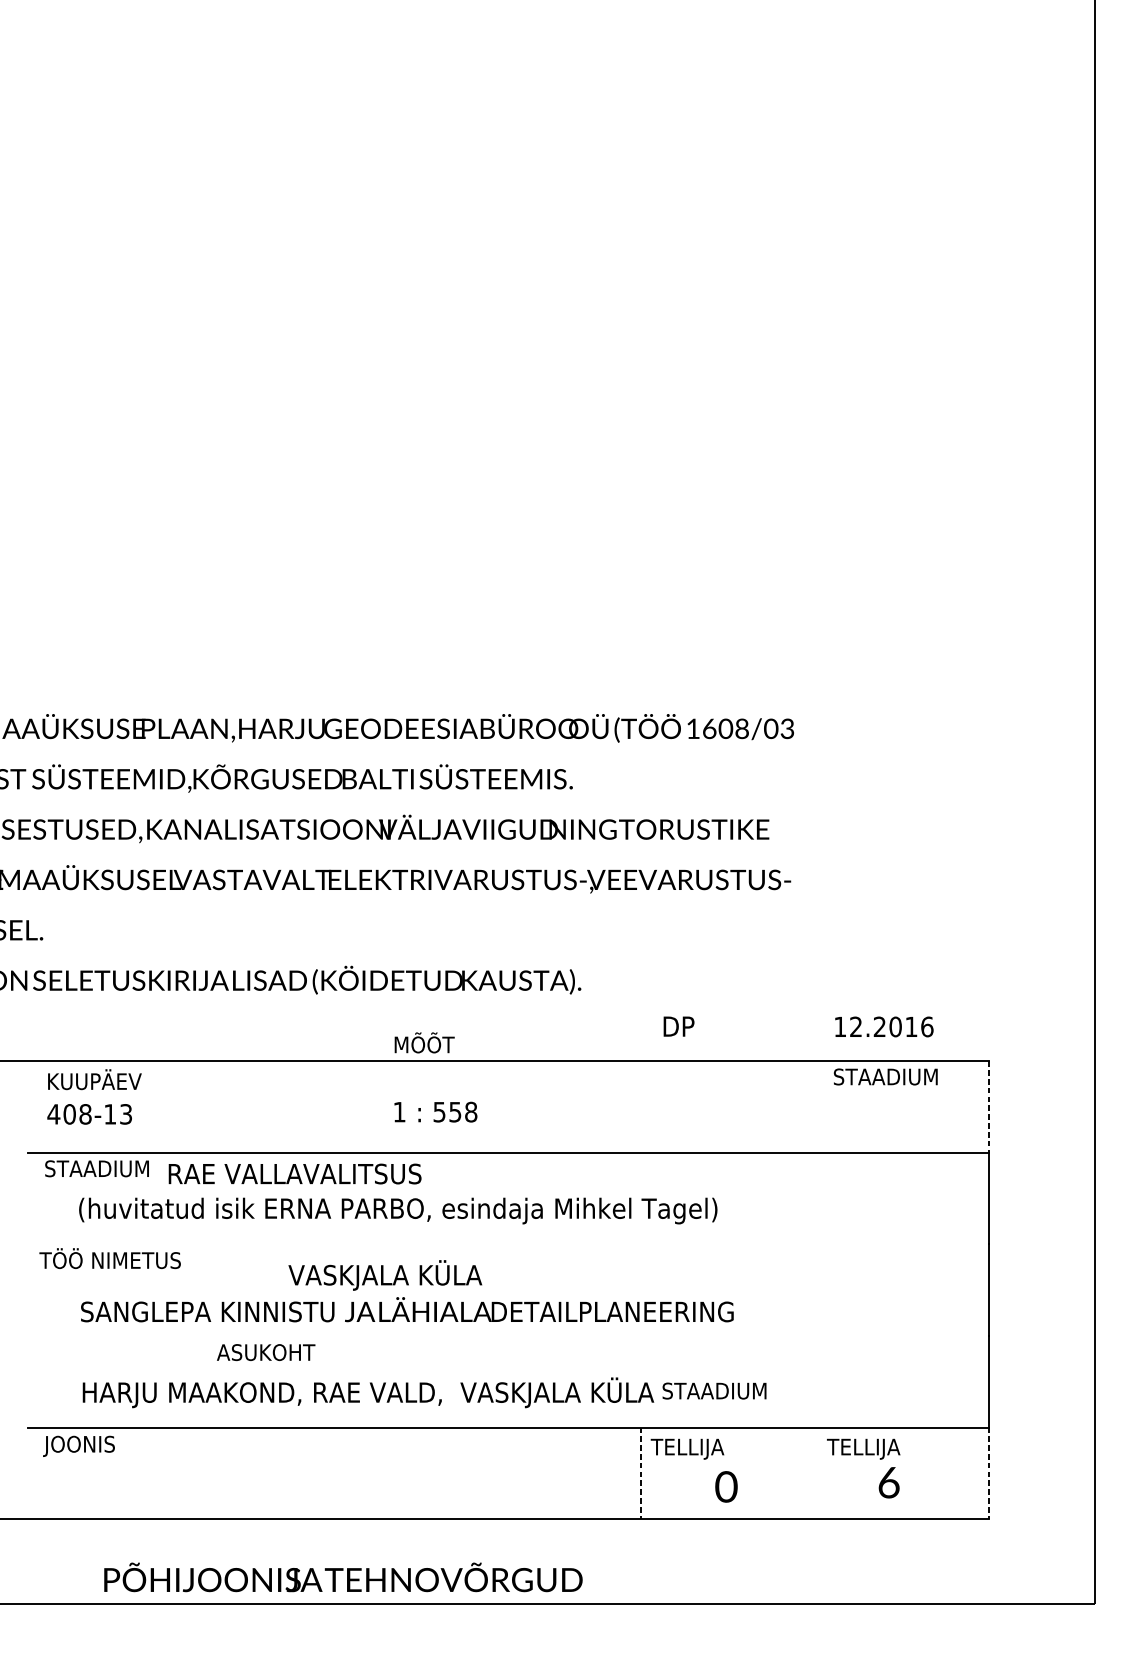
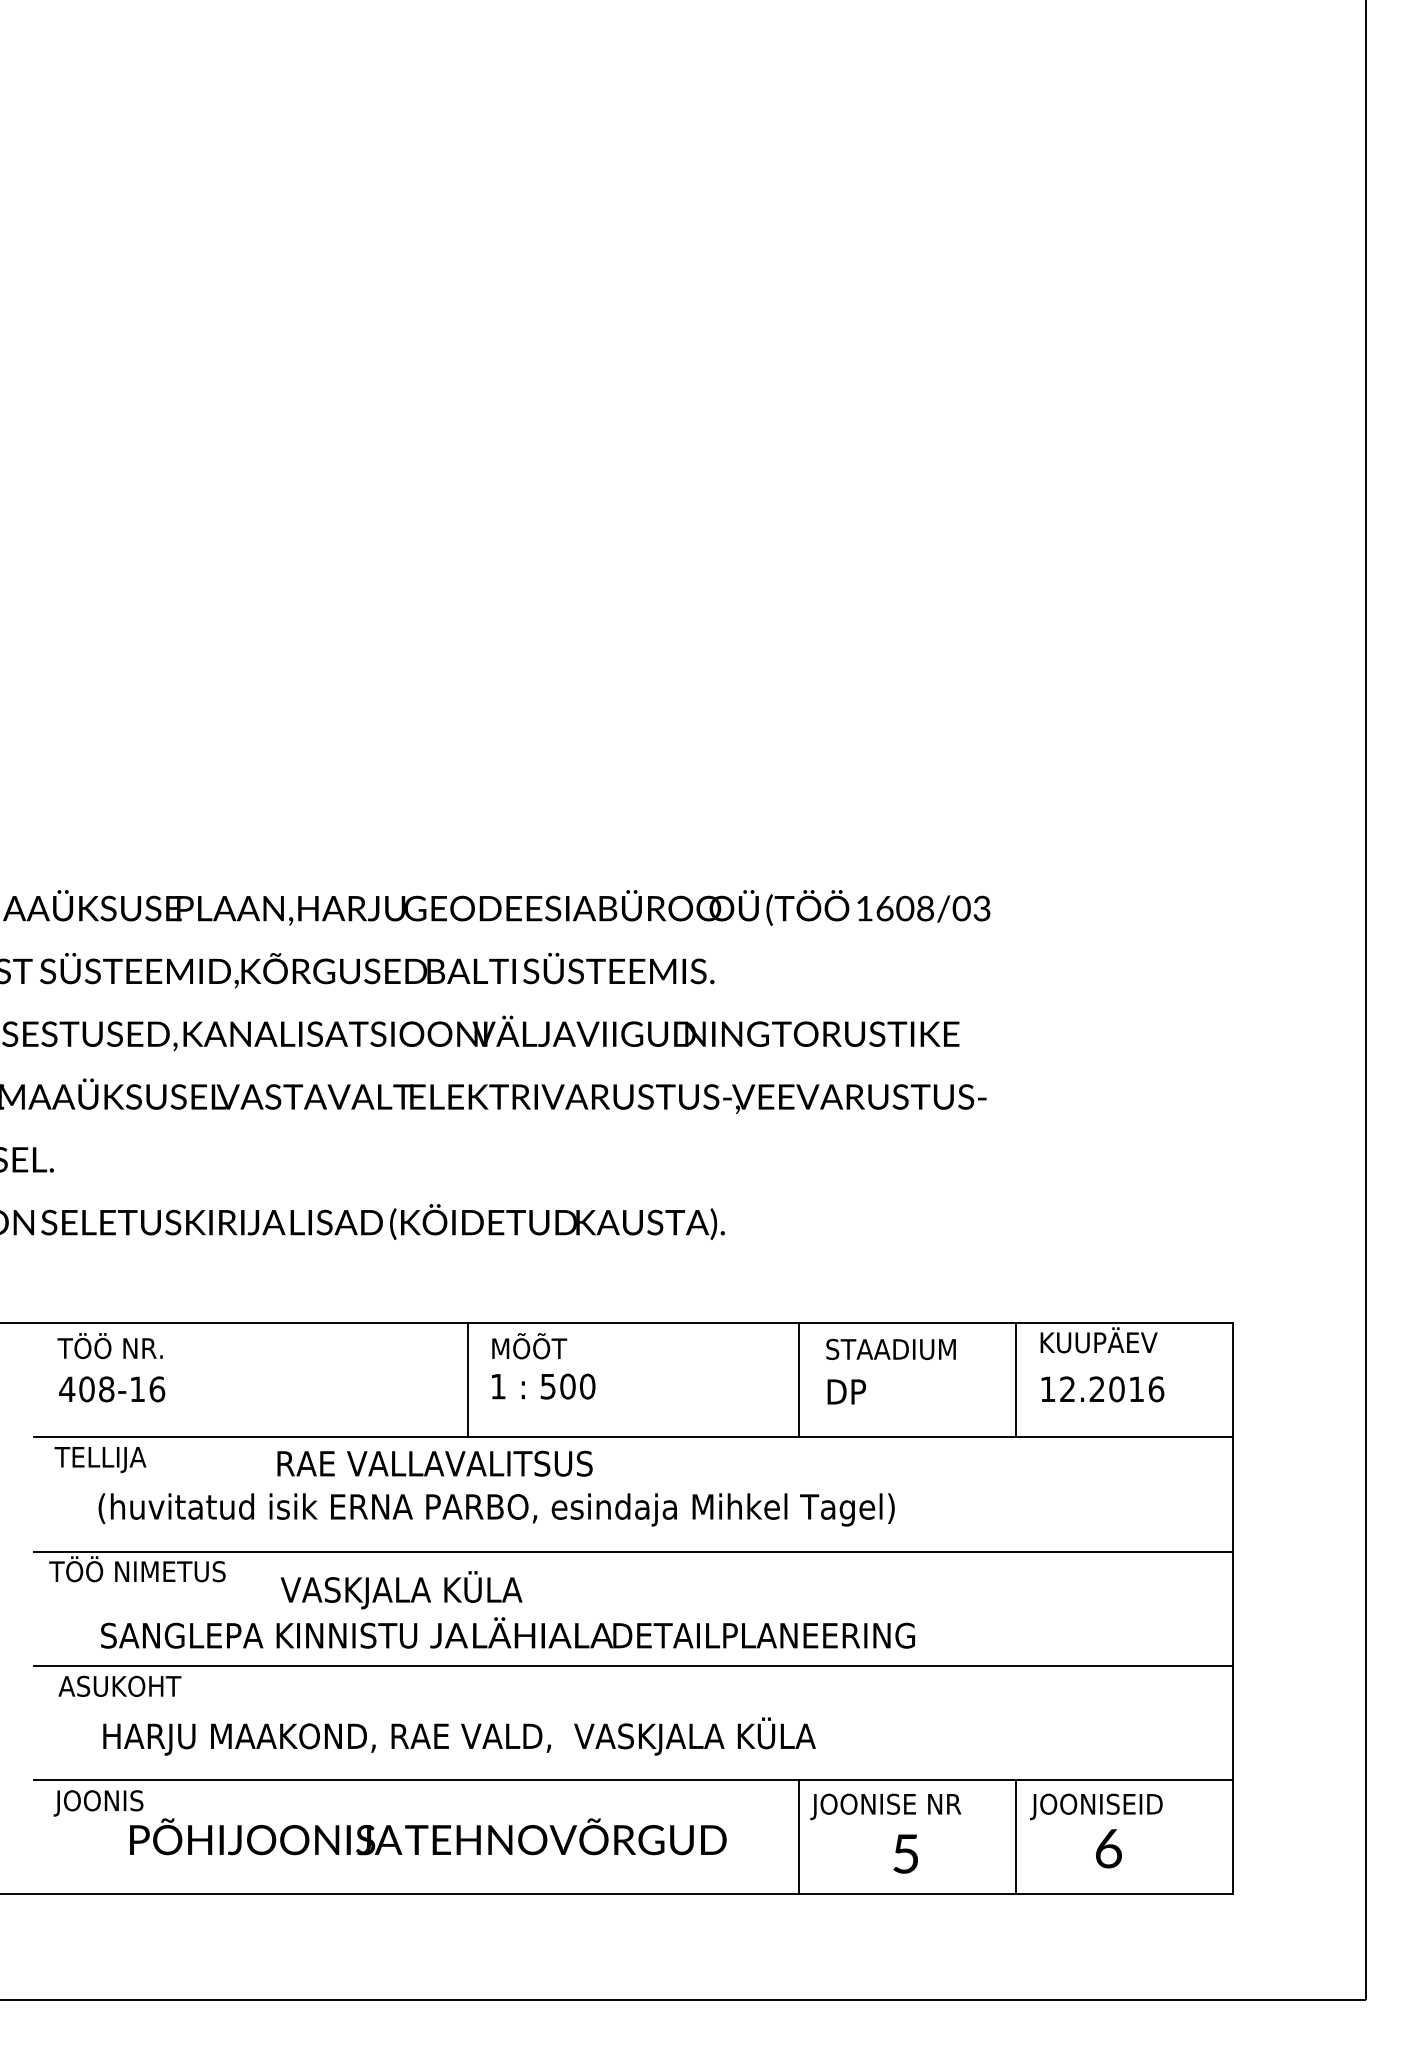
text: (678, 1026) -> (846, 1391), moved
text: (884, 1027) -> (1102, 1389), moved
text: (424, 1043) -> (529, 1346), moved
text: (885, 1075) -> (1104, 1340), STAADIUM -> KUUPÄEV
text: (93, 1079) -> (116, 1346), KUUPÄEV -> TÖÖ NR.
line: (375, 1107) -> (468, 1380), added
line: (641, 1107) -> (799, 1380), added
line: (815, 1107) -> (1016, 1380), added
line: (989, 1107) -> (1233, 1380), dashed -> solid
text: (463, 1112) -> (577, 1386), 558 -> 500
text: (126, 1114) -> (157, 1389), 408-13 -> 408-16
text: (95, 1170) -> (119, 1459), STAADIUM -> TELLIJA
text: (294, 1173) -> (434, 1463), moved
line: (507, 1244) -> (633, 1551), added
text: (385, 1275) -> (401, 1590), moved
line: (507, 1335) -> (633, 1665), added
text: (265, 1351) -> (119, 1685), moved
text: (714, 1390) -> (890, 1348), moved
text: (710, 1448) -> (885, 1806), TELLIJA -> JOONISE NR
text: (879, 1448) -> (1096, 1806), TELLIJA -> JOONISEID
line: (815, 1472) -> (1016, 1836), added
line: (641, 1473) -> (799, 1837), dashed -> solid
line: (989, 1473) -> (1233, 1837), dashed -> solid
text: (726, 1486) -> (905, 1853), 0 -> 5
text: (343, 1577) -> (428, 1836), moved

